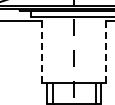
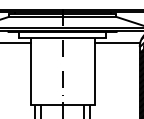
line: (42, 50) -> (30, 71), dashed -> solid
line: (106, 50) -> (94, 71), dashed -> solid

